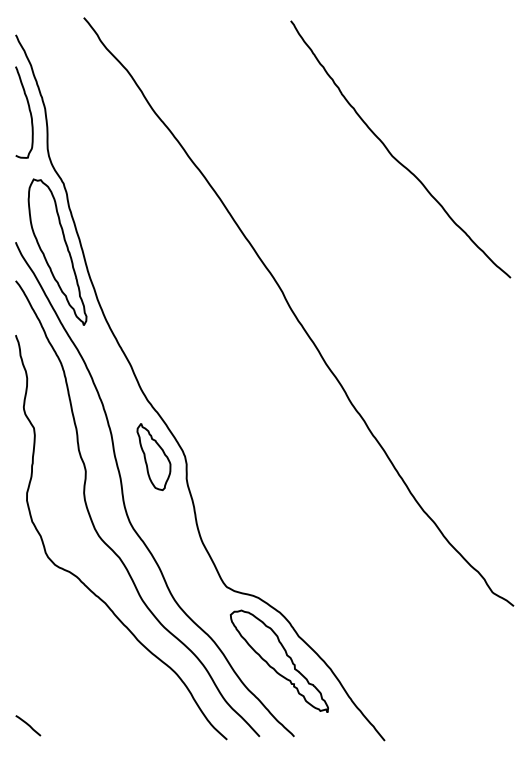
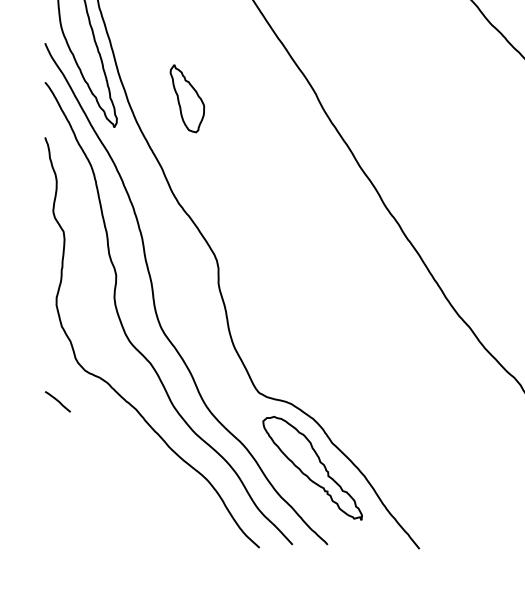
part: (153, 457) -> (186, 99), moved
line: (28, 725) -> (58, 401), moved

